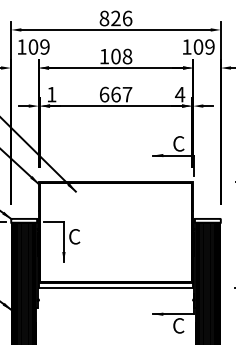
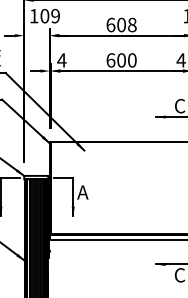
text: (104, 56) -> (110, 24), 108 -> 608
text: (51, 94) -> (61, 60), 1 -> 4
text: (121, 94) -> (126, 60), 667 -> 600
text: (74, 236) -> (83, 192), C -> A

